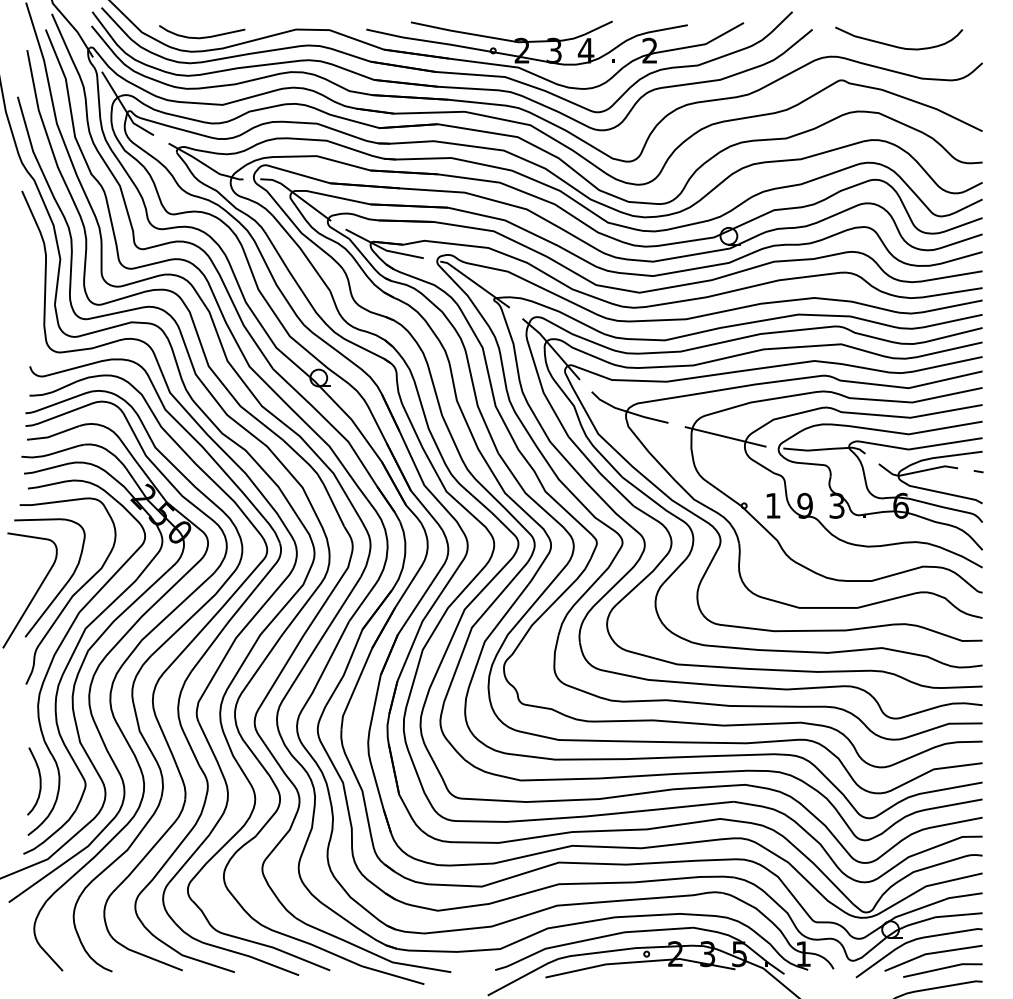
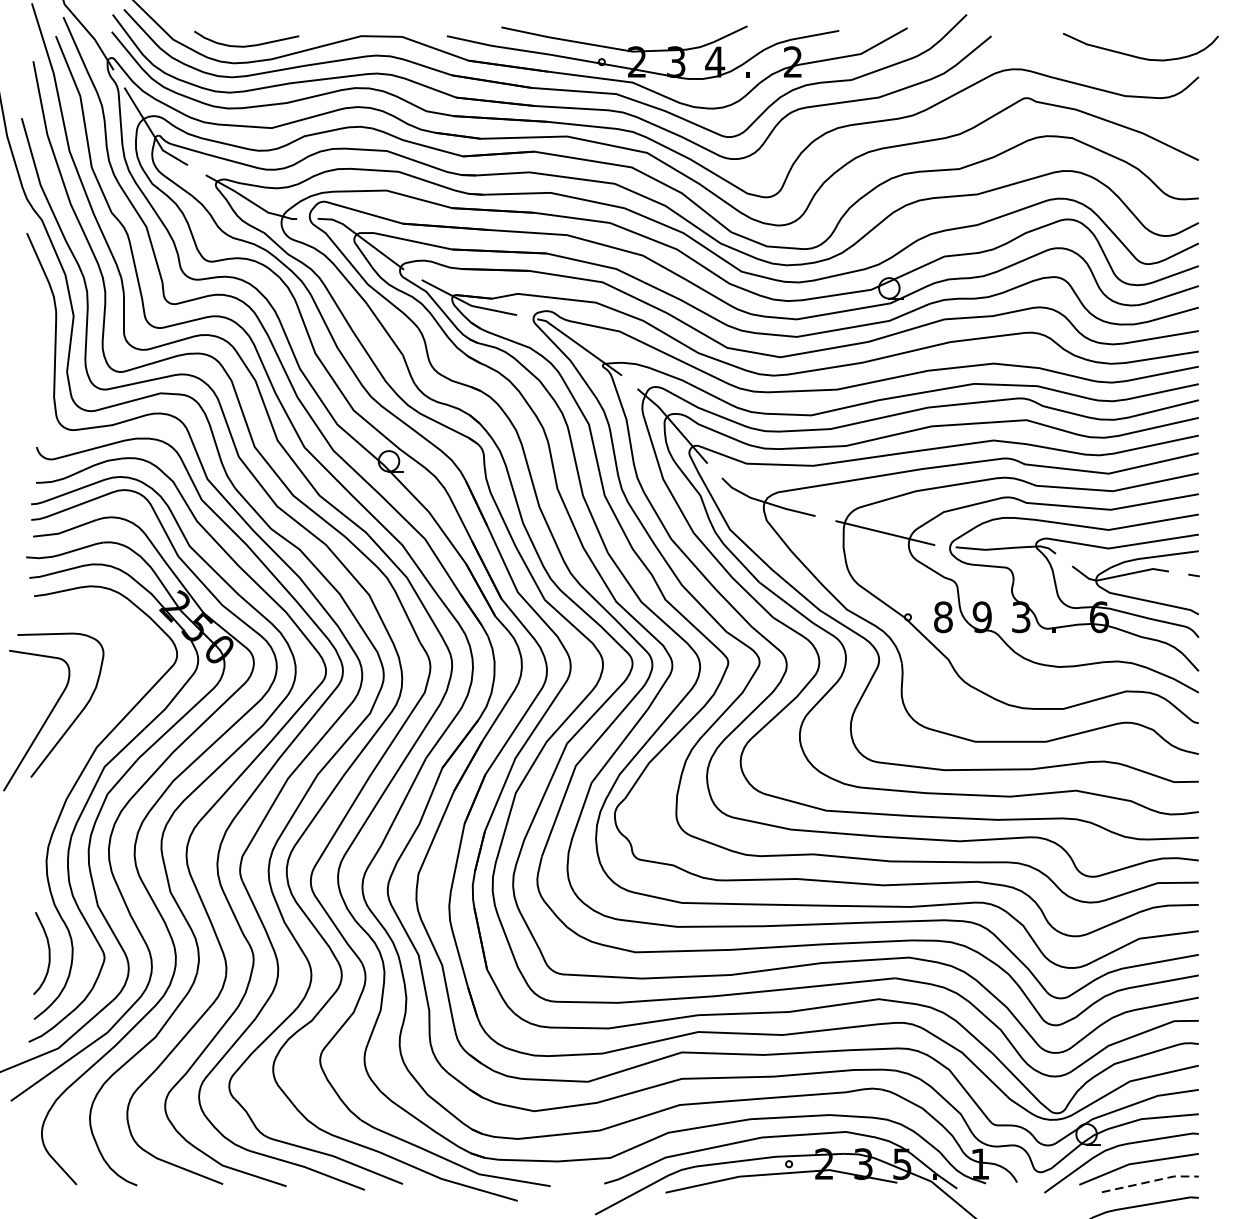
curve: (899, 46) -> (1141, 56), moved
text: (772, 505) -> (942, 616), 1 -> 8
curve: (72, 594) -> (88, 725), removed
line: (943, 968) -> (1151, 1181), solid -> dashed

